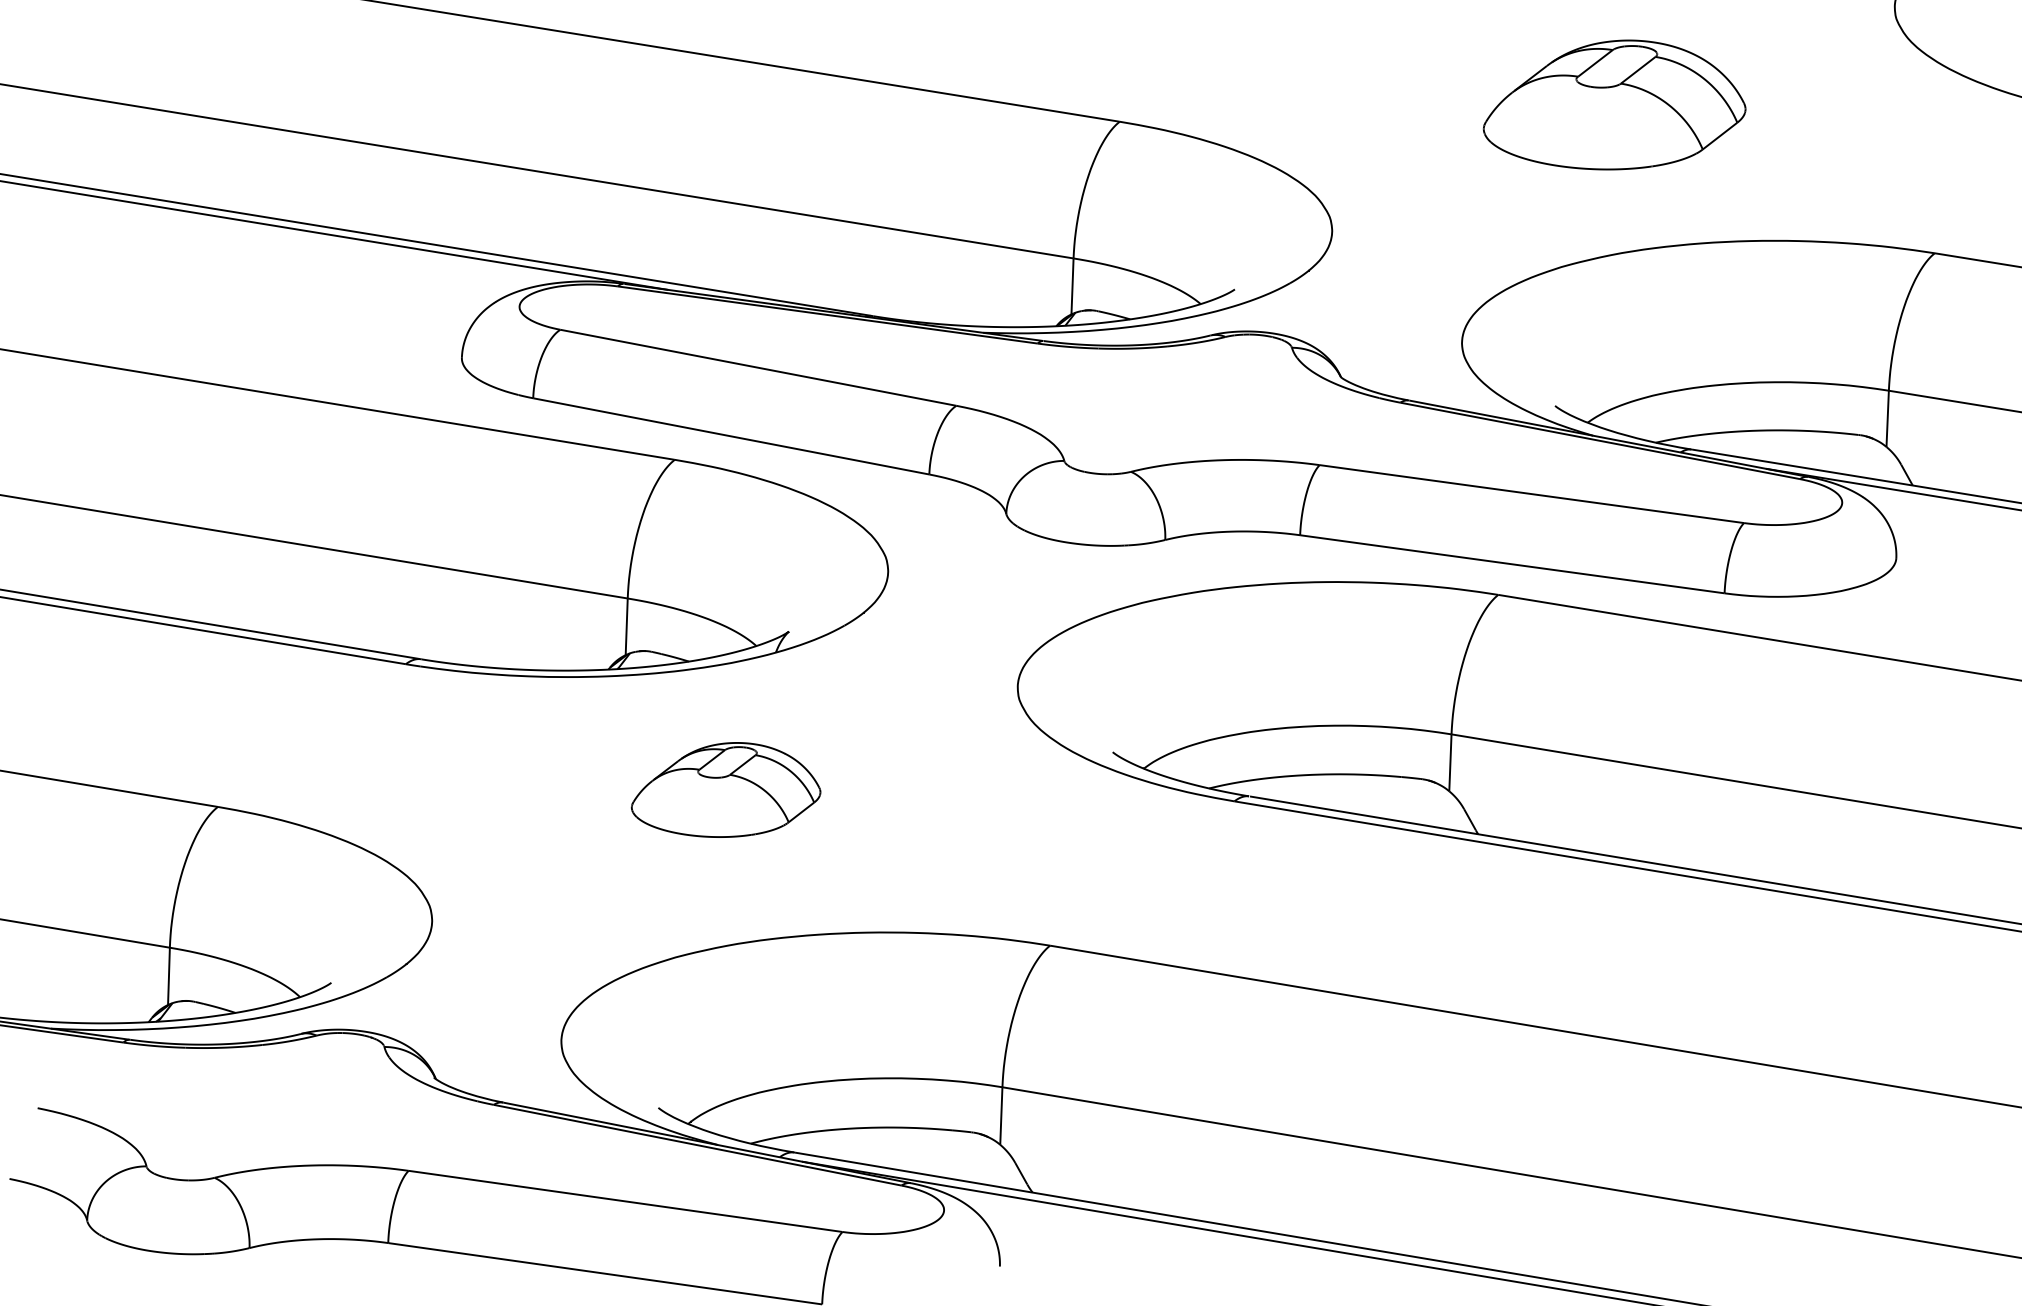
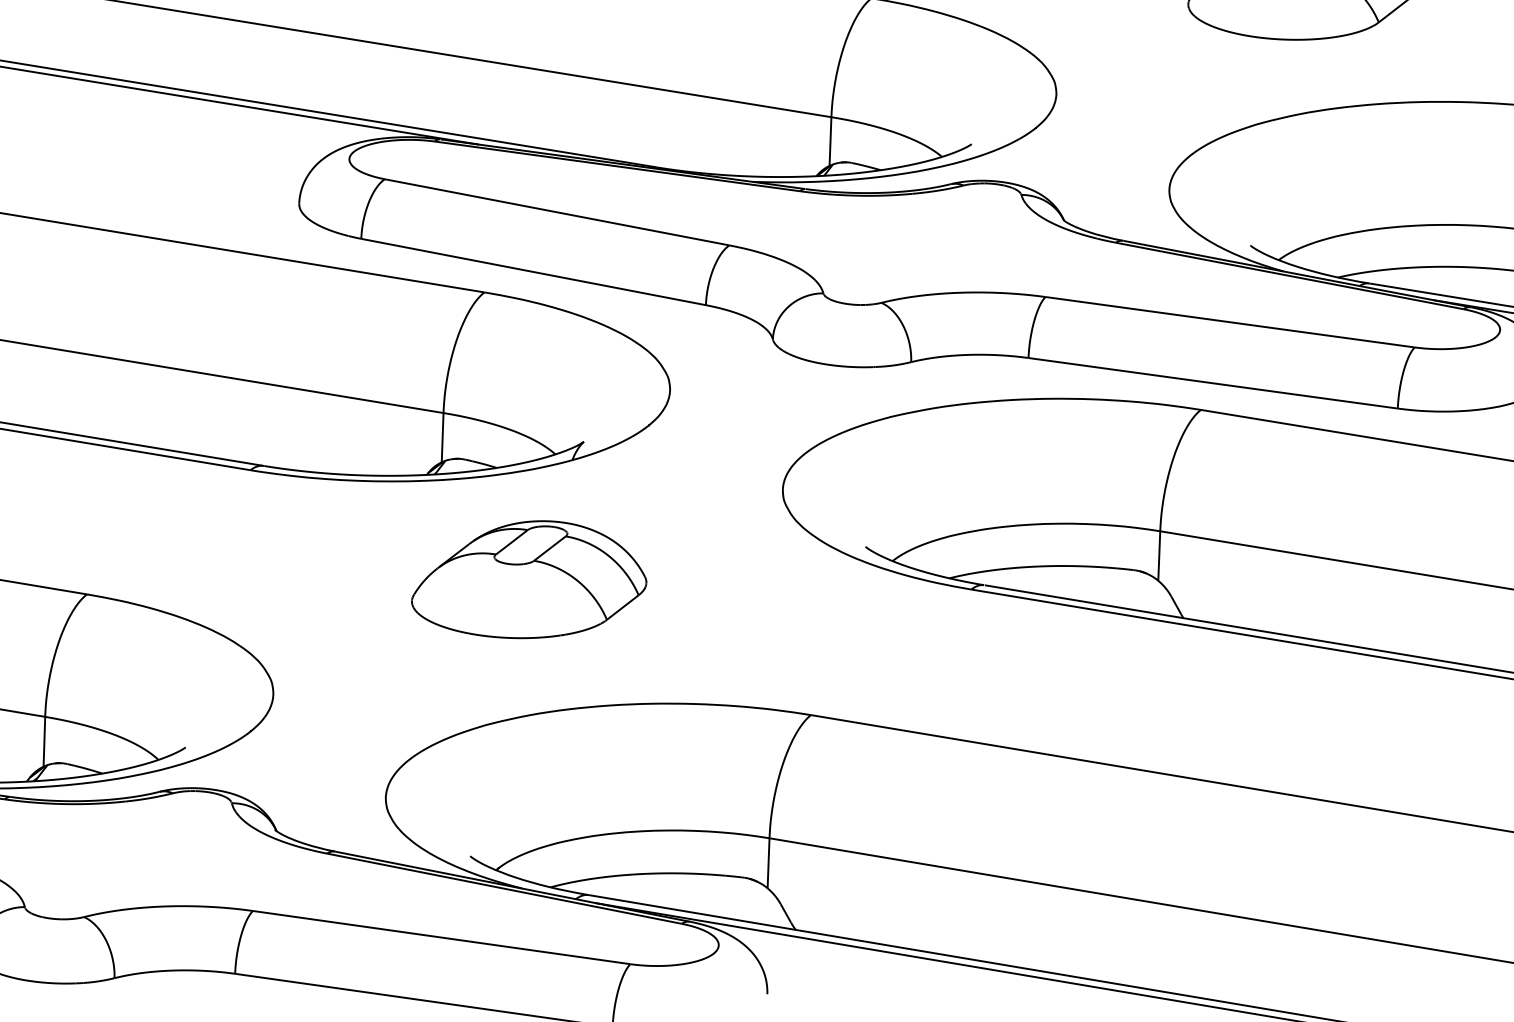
part: (725, 789) -> (528, 579), size x1.43

